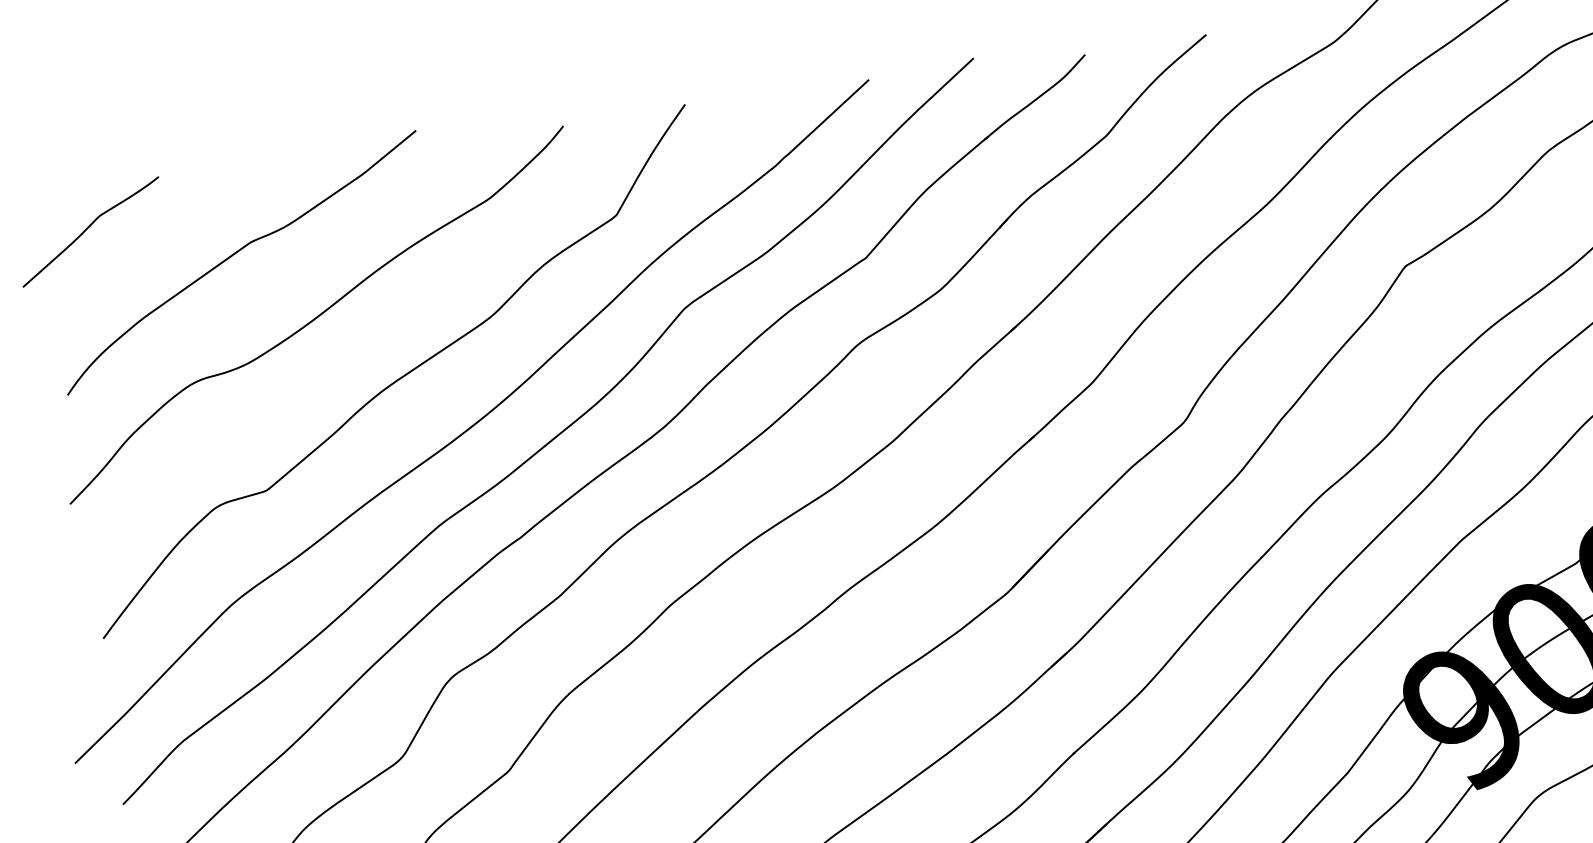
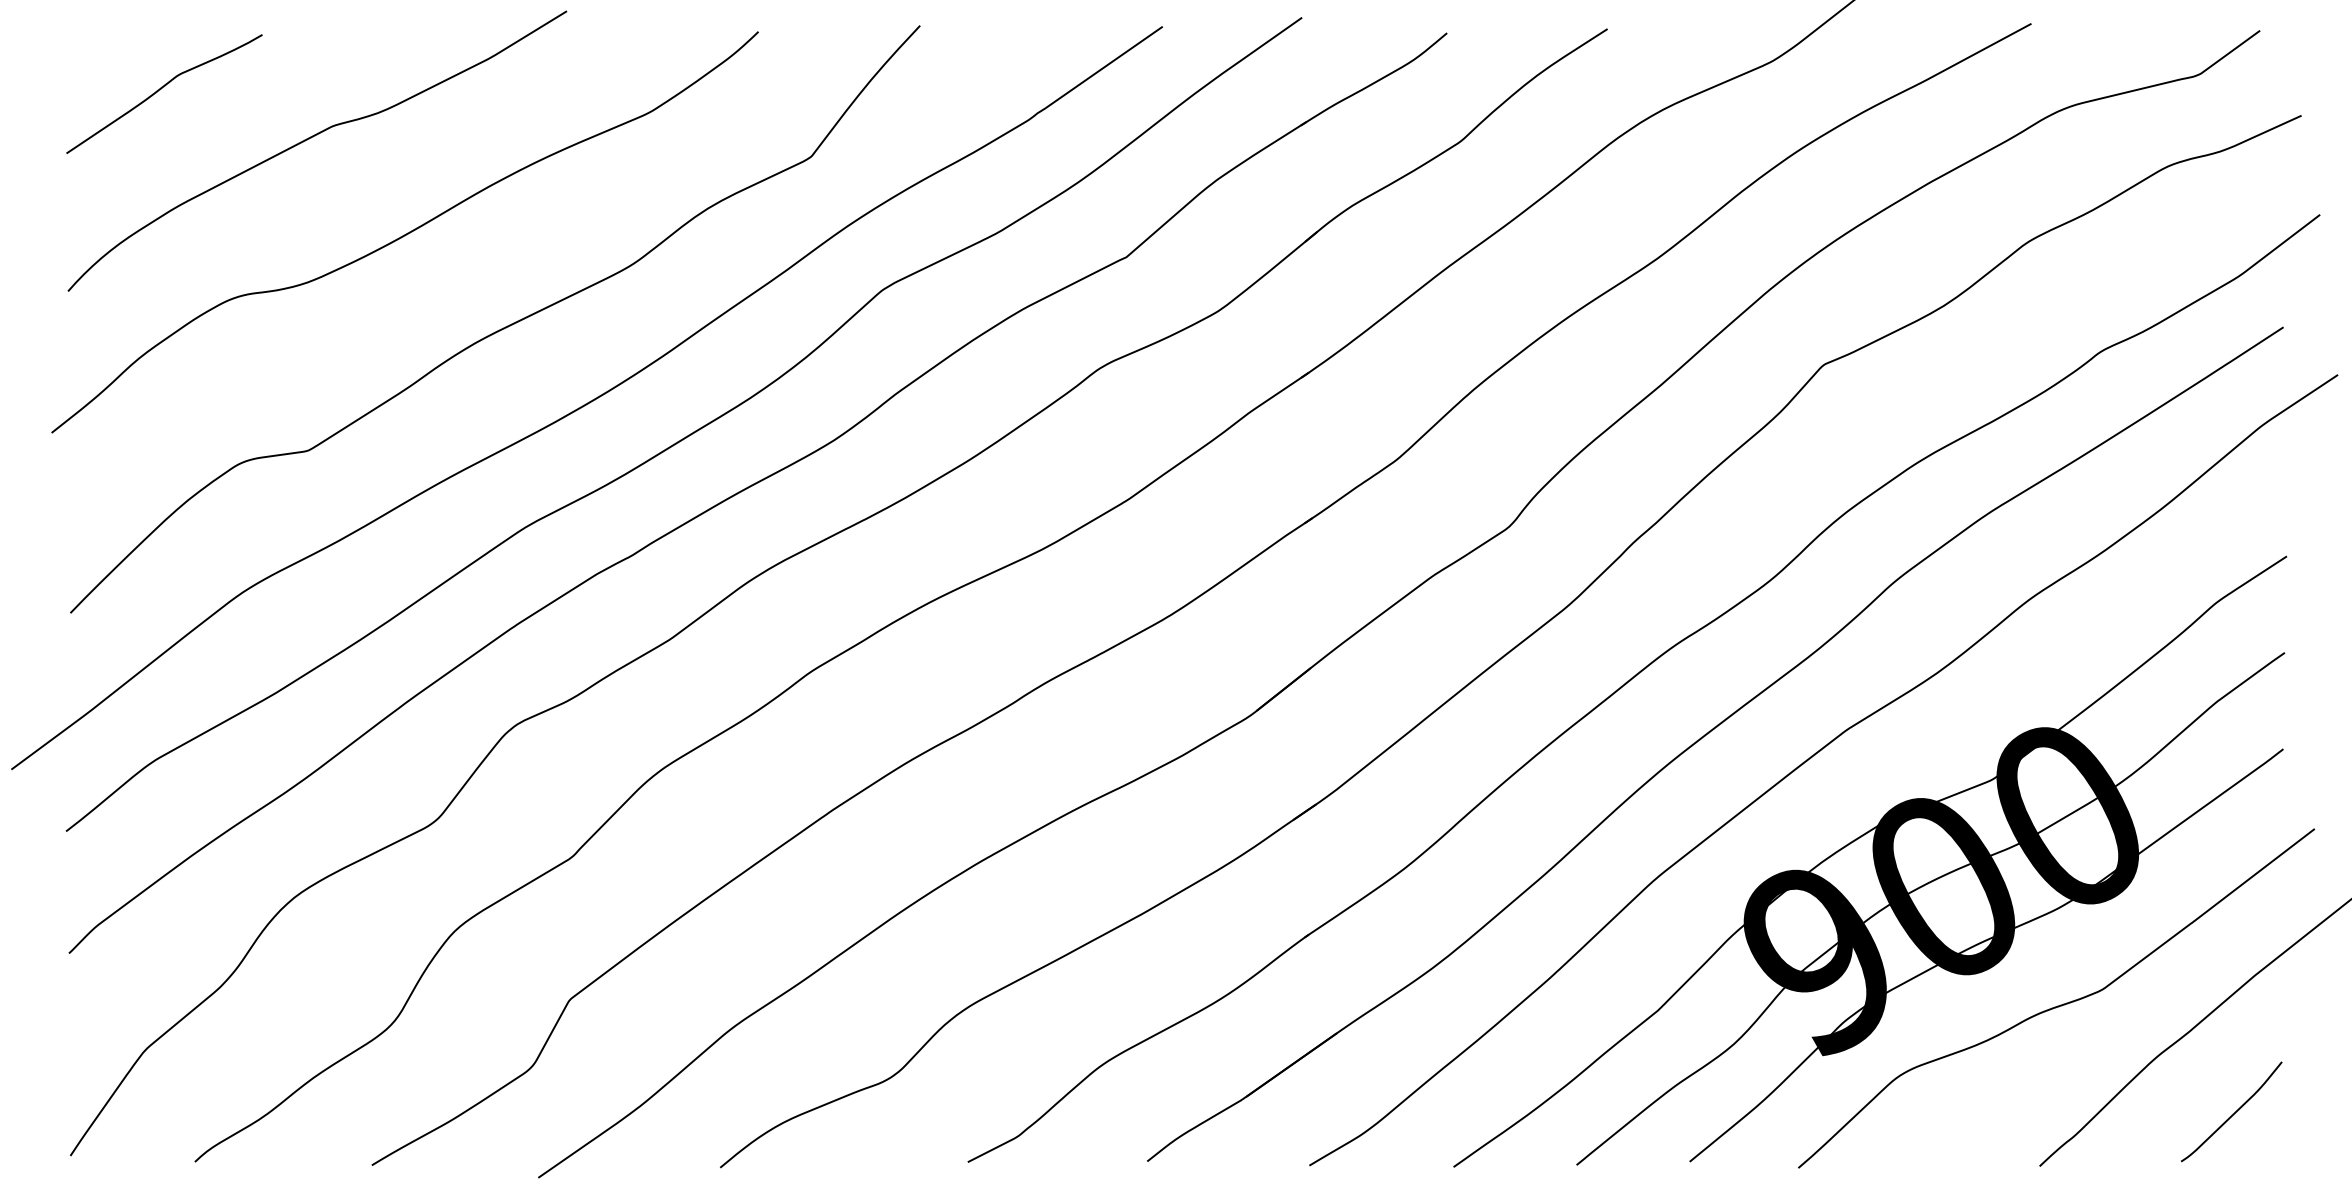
curve: (88, 228) -> (161, 89), moved

